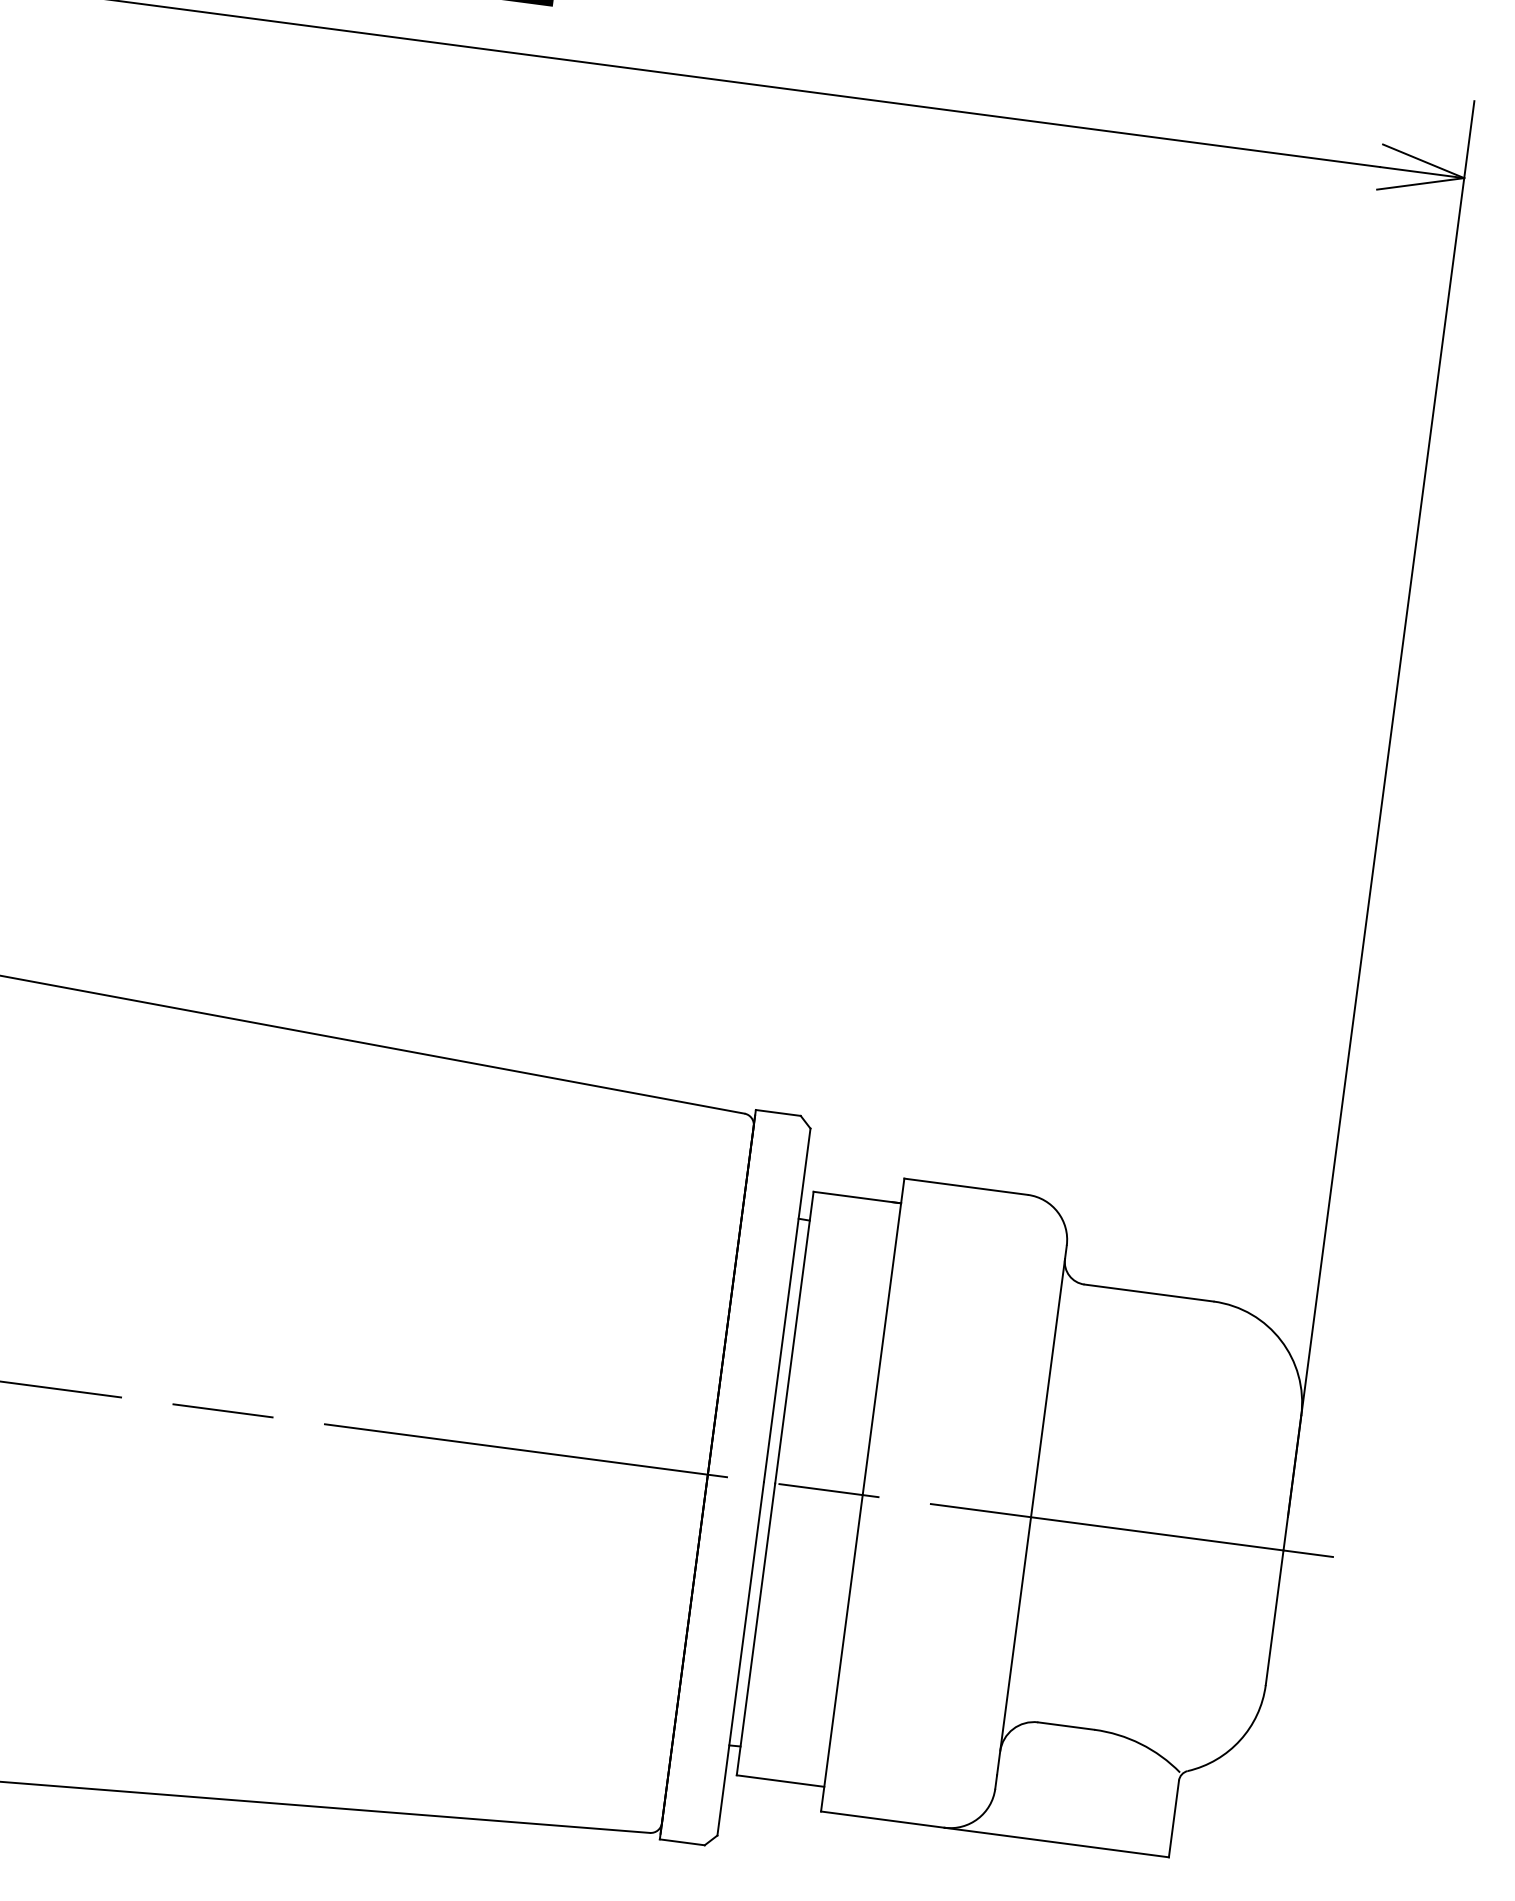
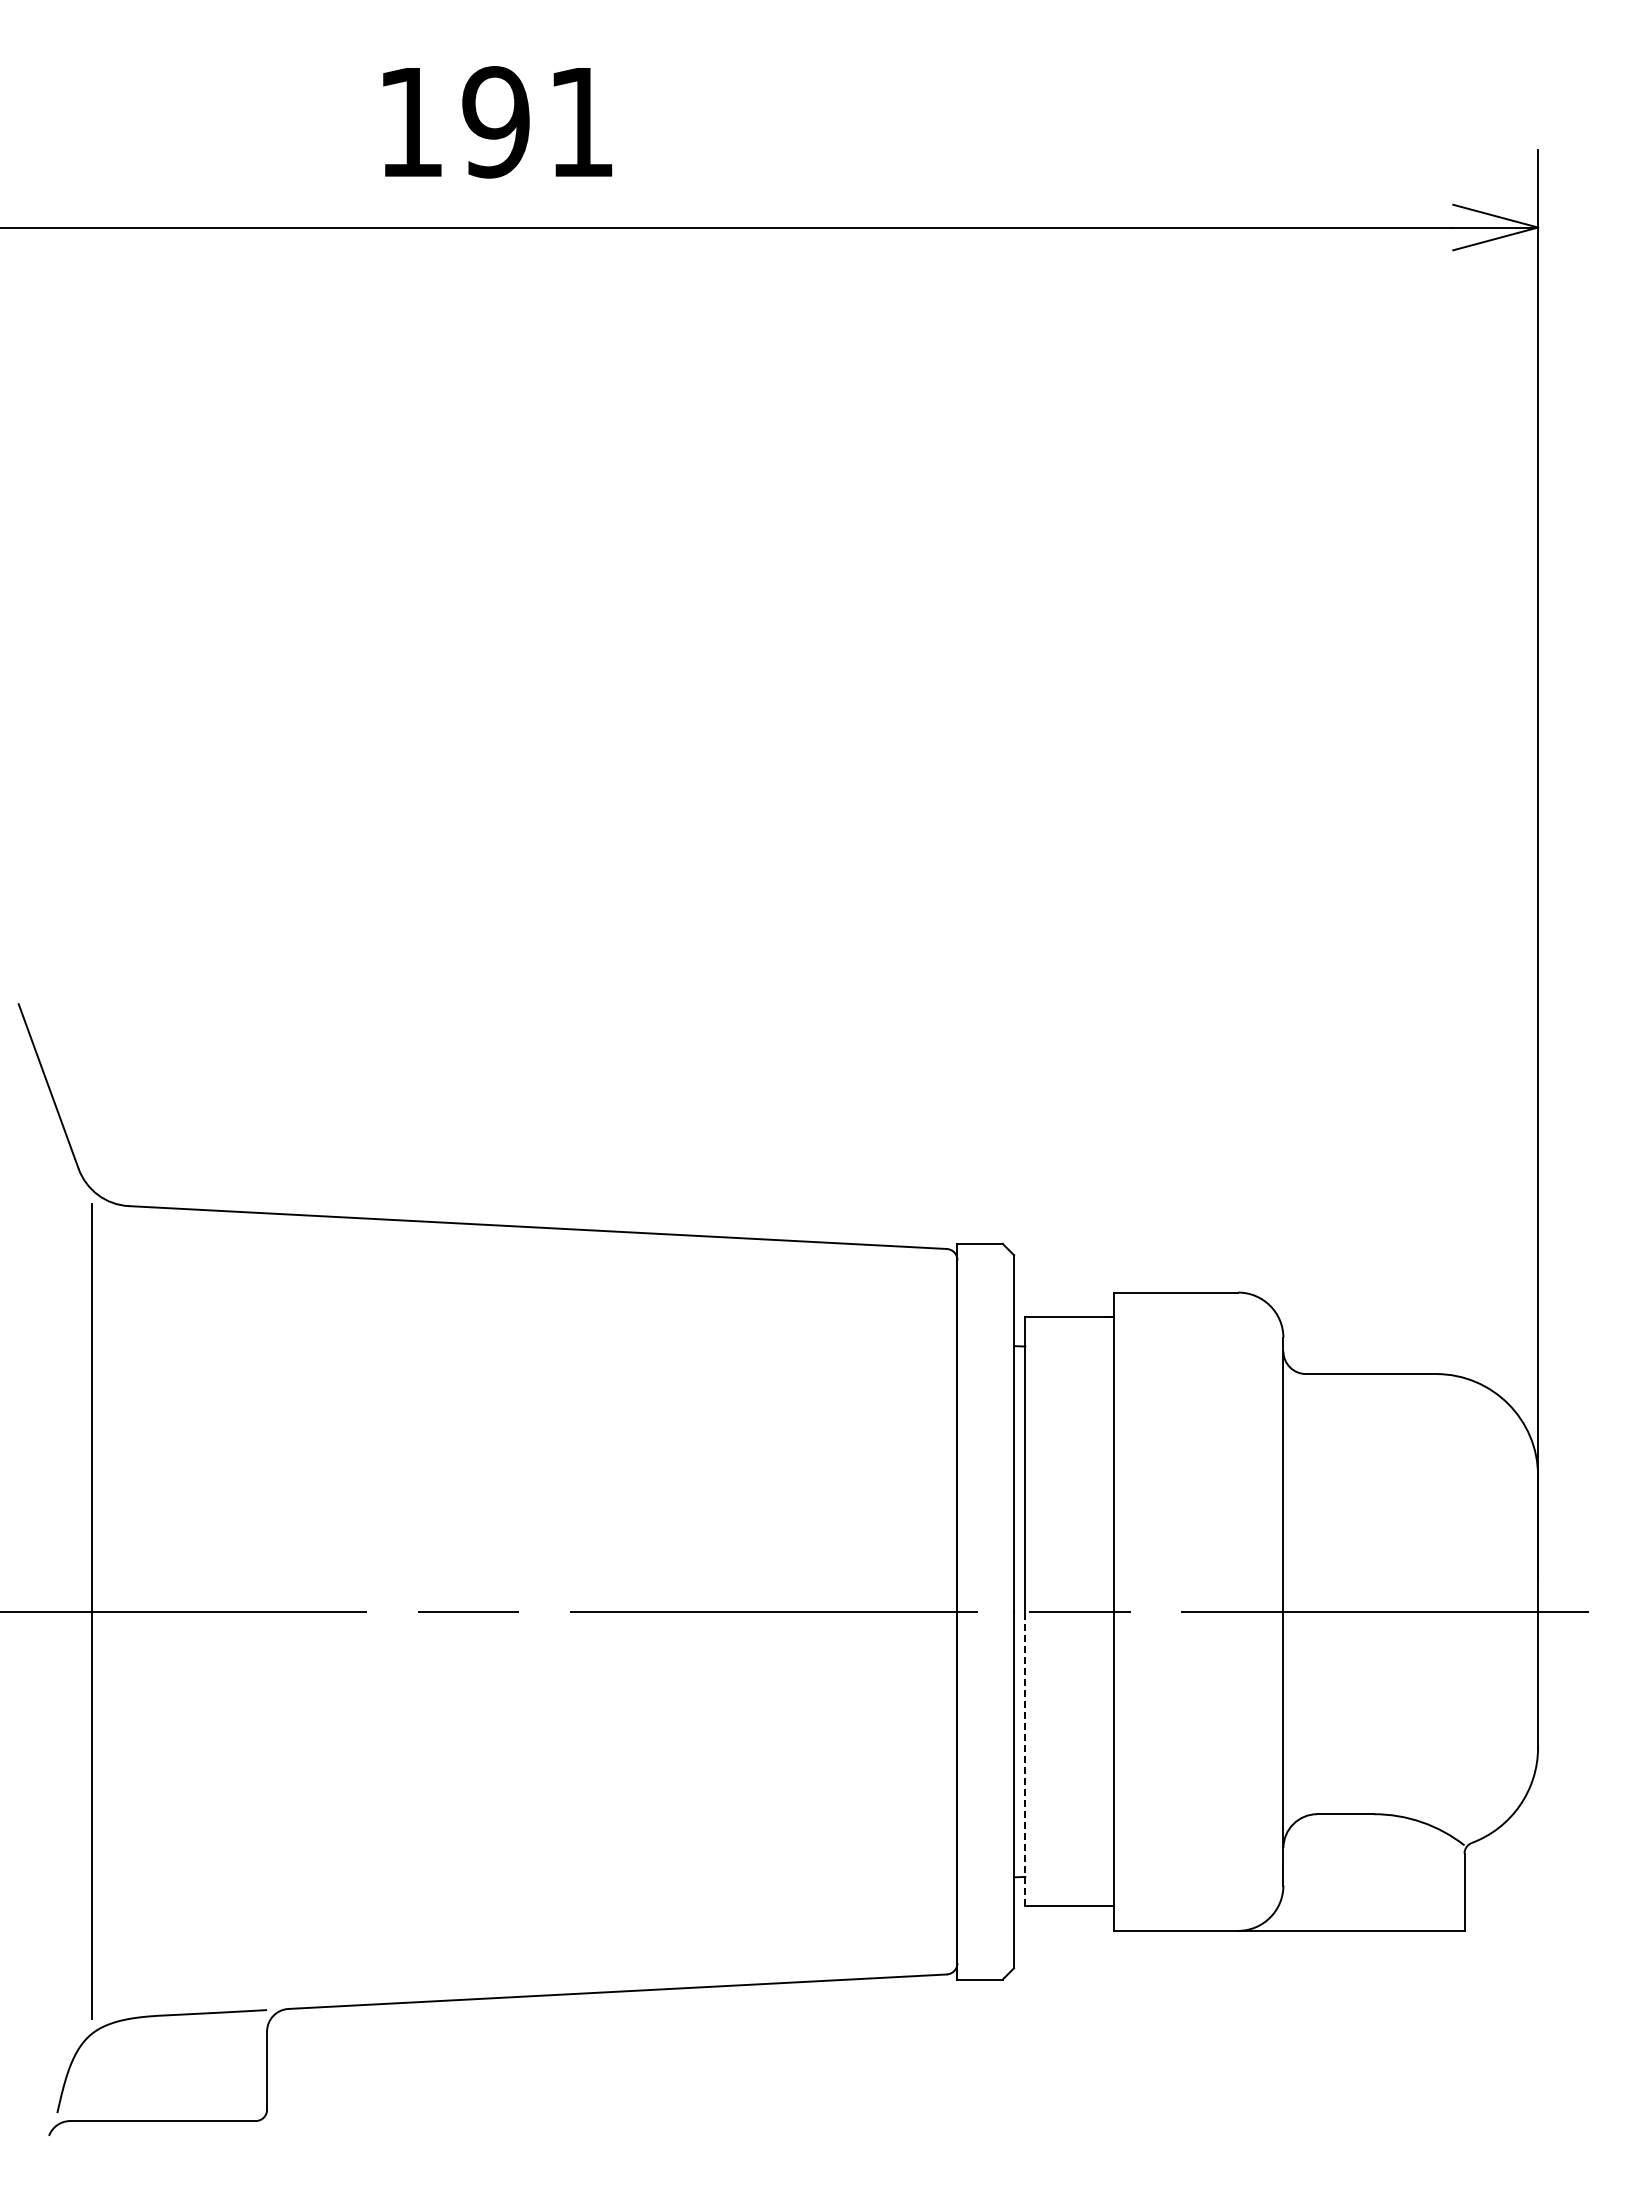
line: (756, 1629) -> (1025, 1758), solid -> dashed

